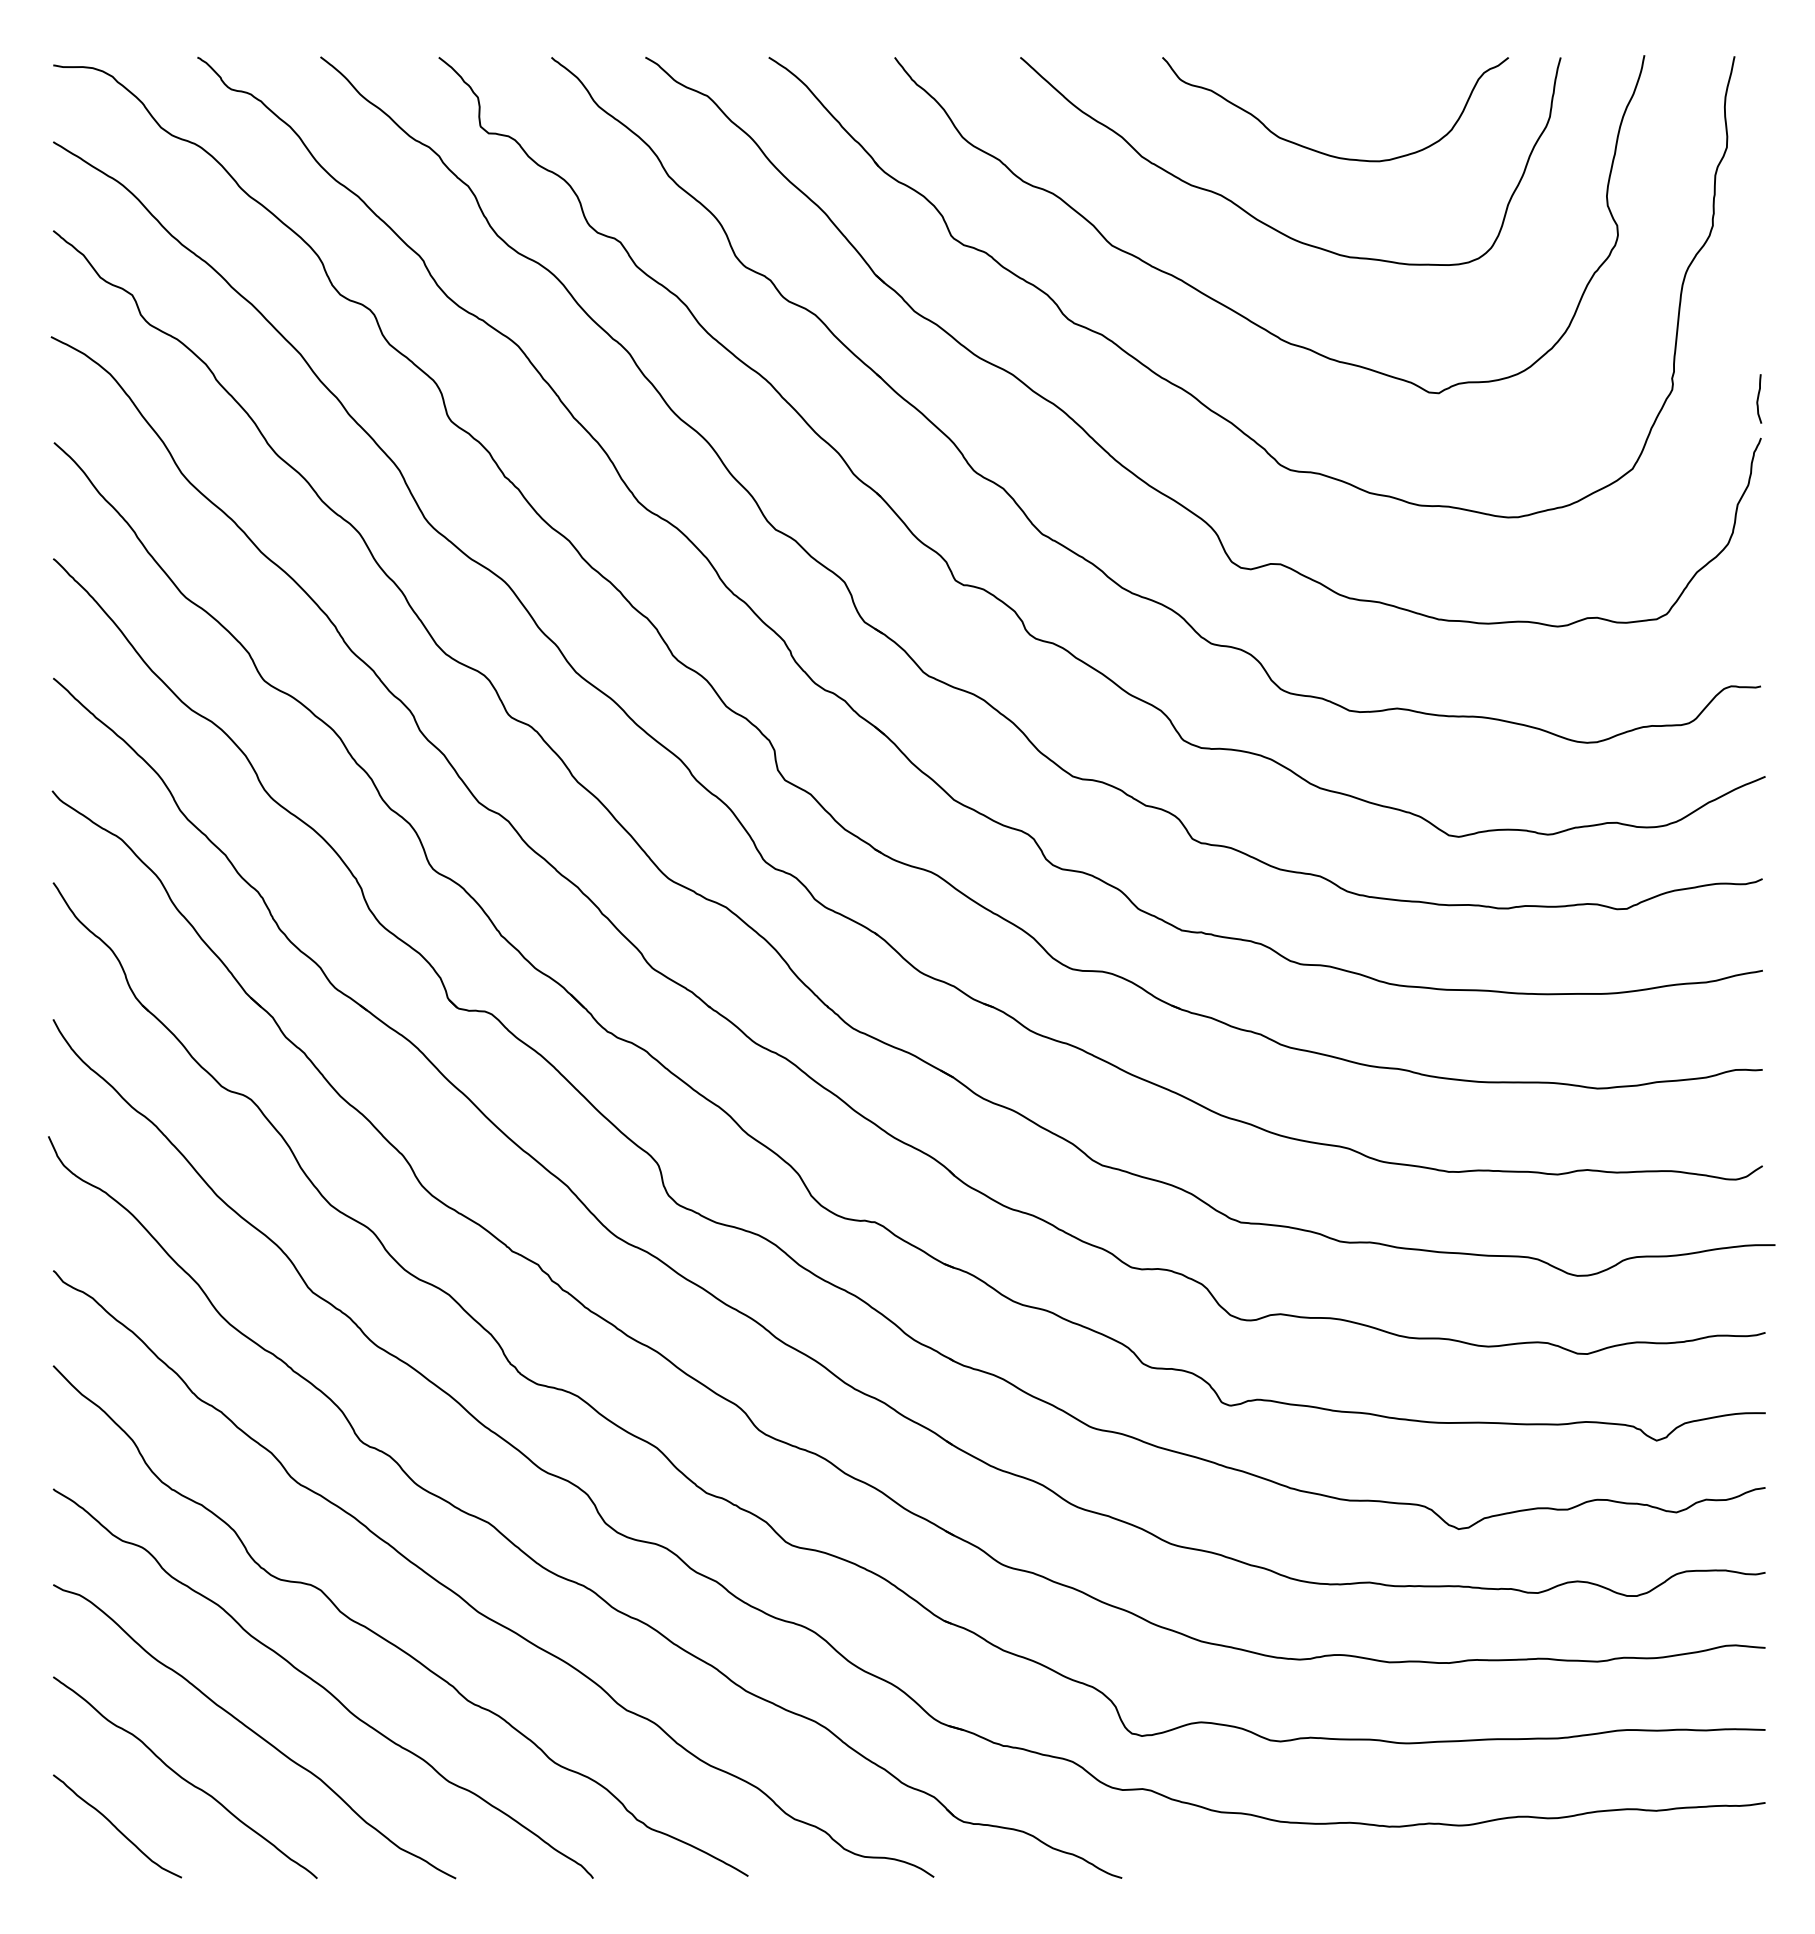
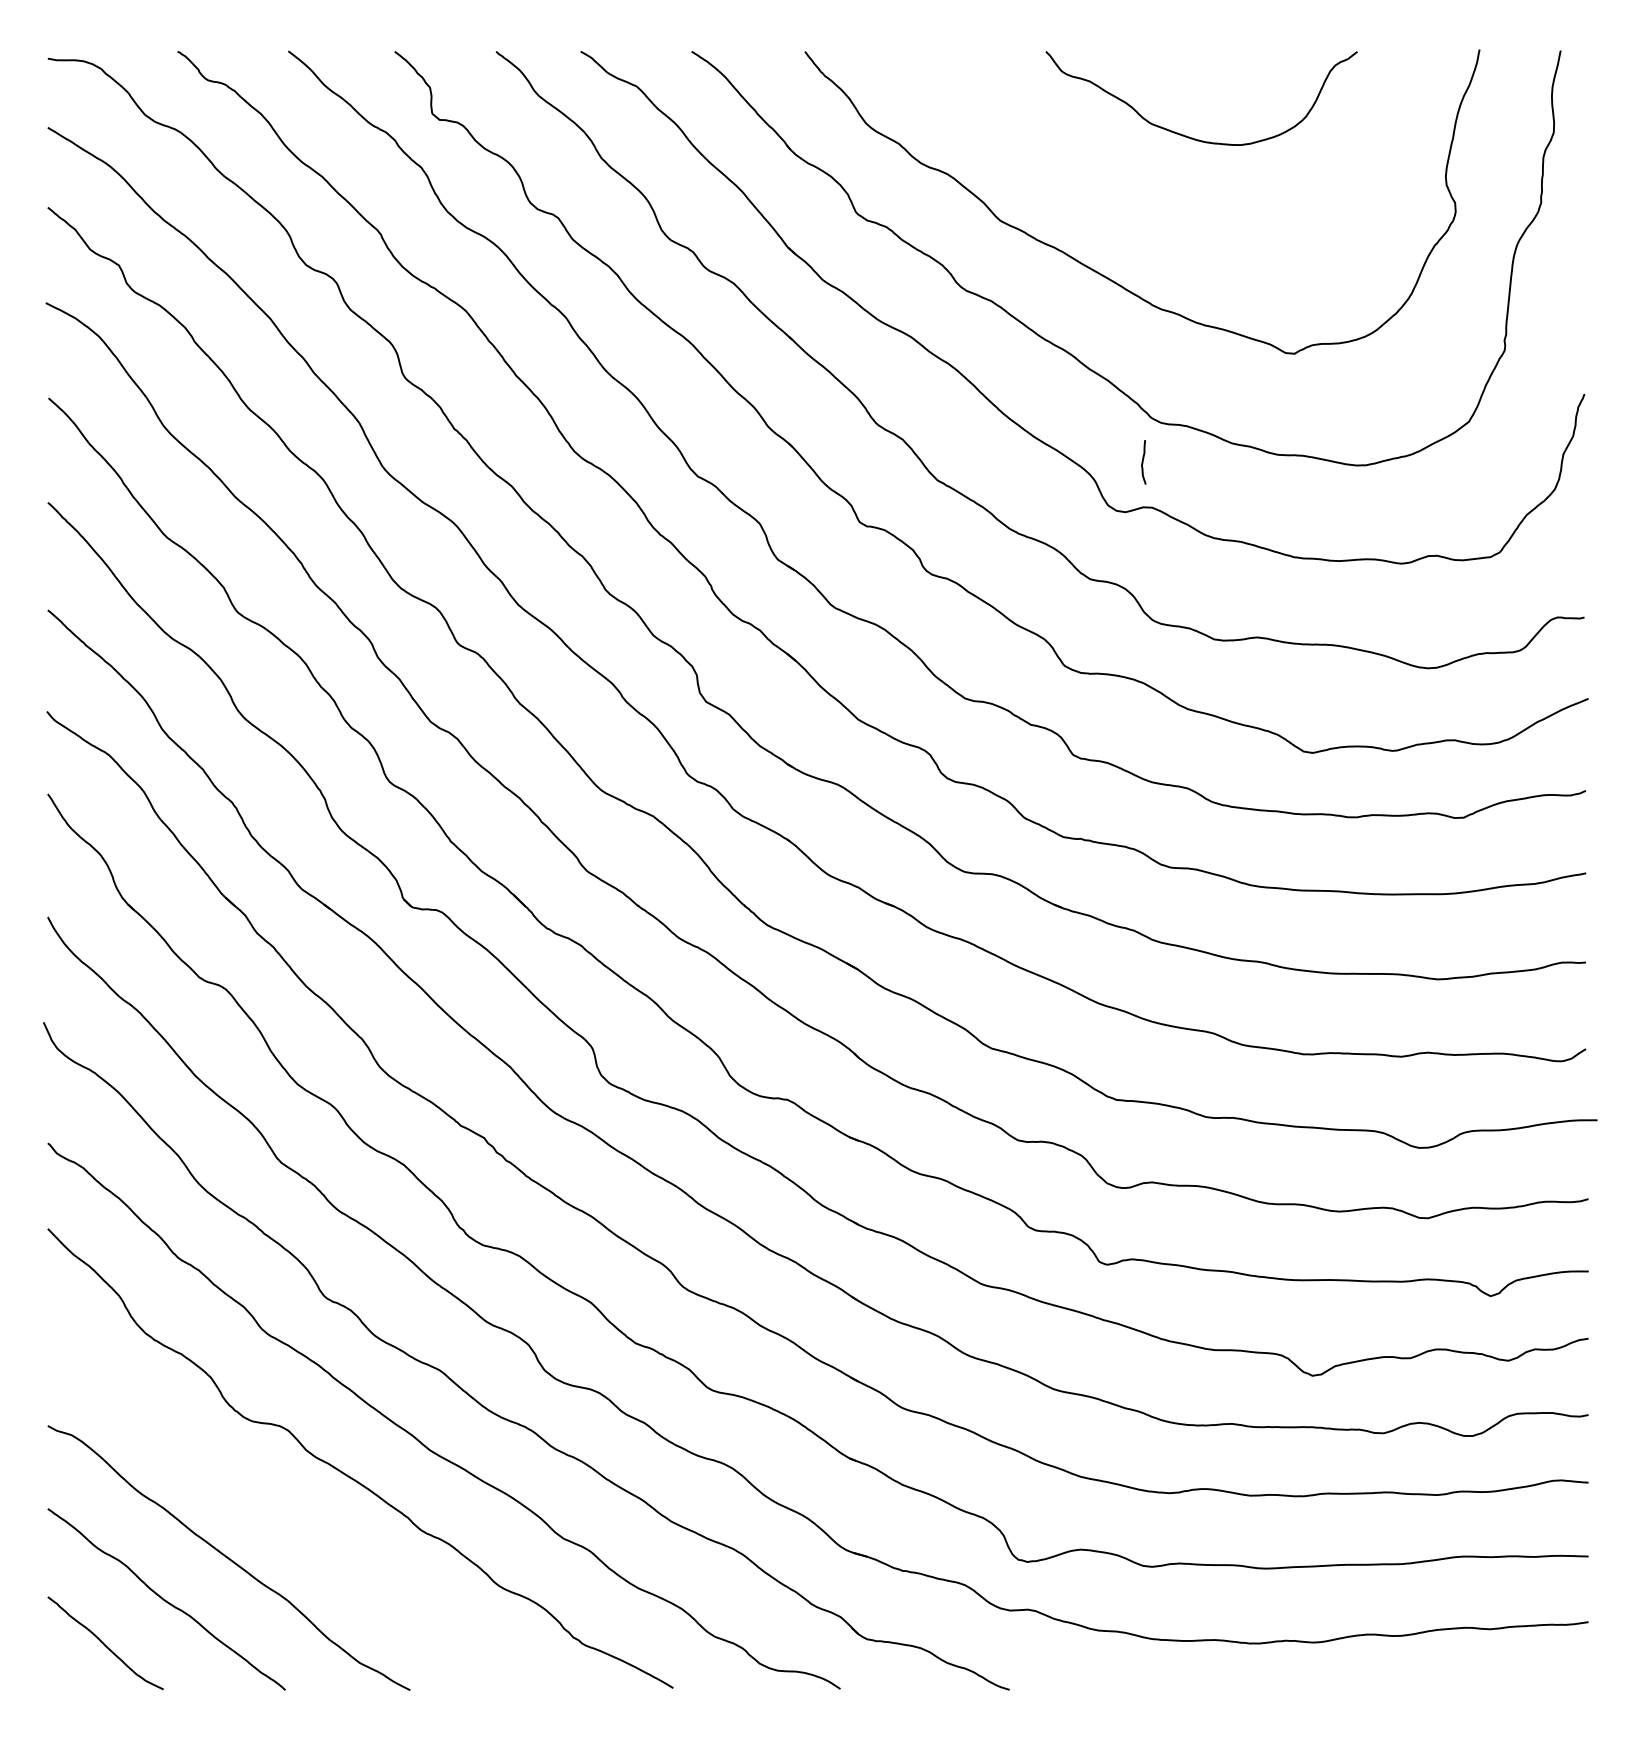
curve: (1254, 216) -> (1128, 194), removed
curve: (1758, 398) -> (1143, 461), moved
curve: (322, 1685) -> (290, 1516), removed

